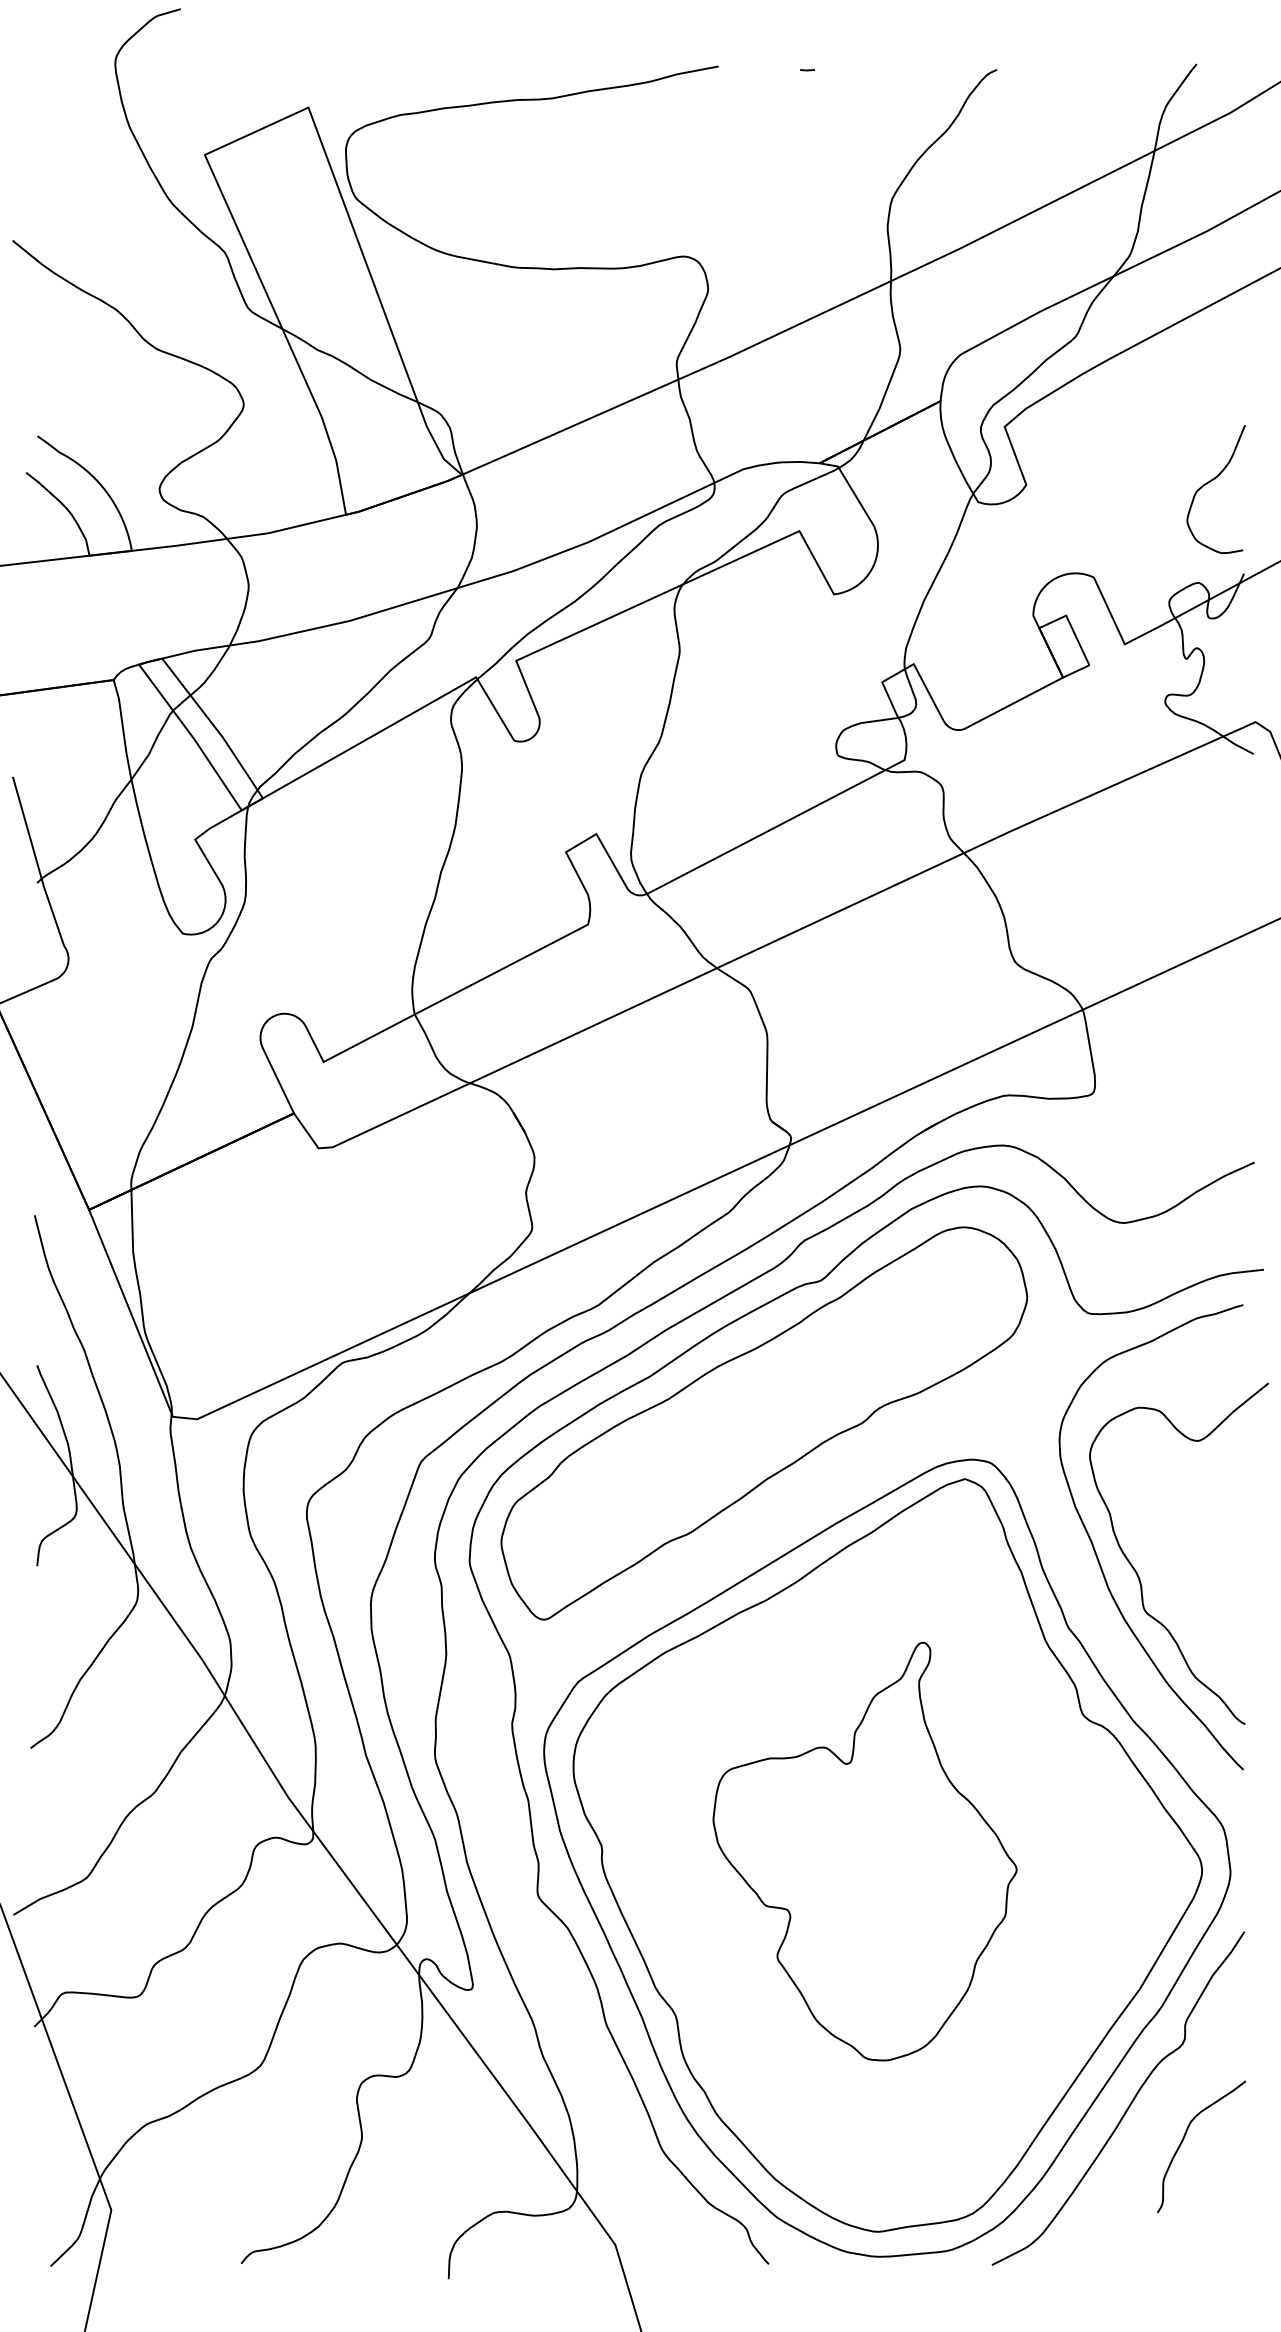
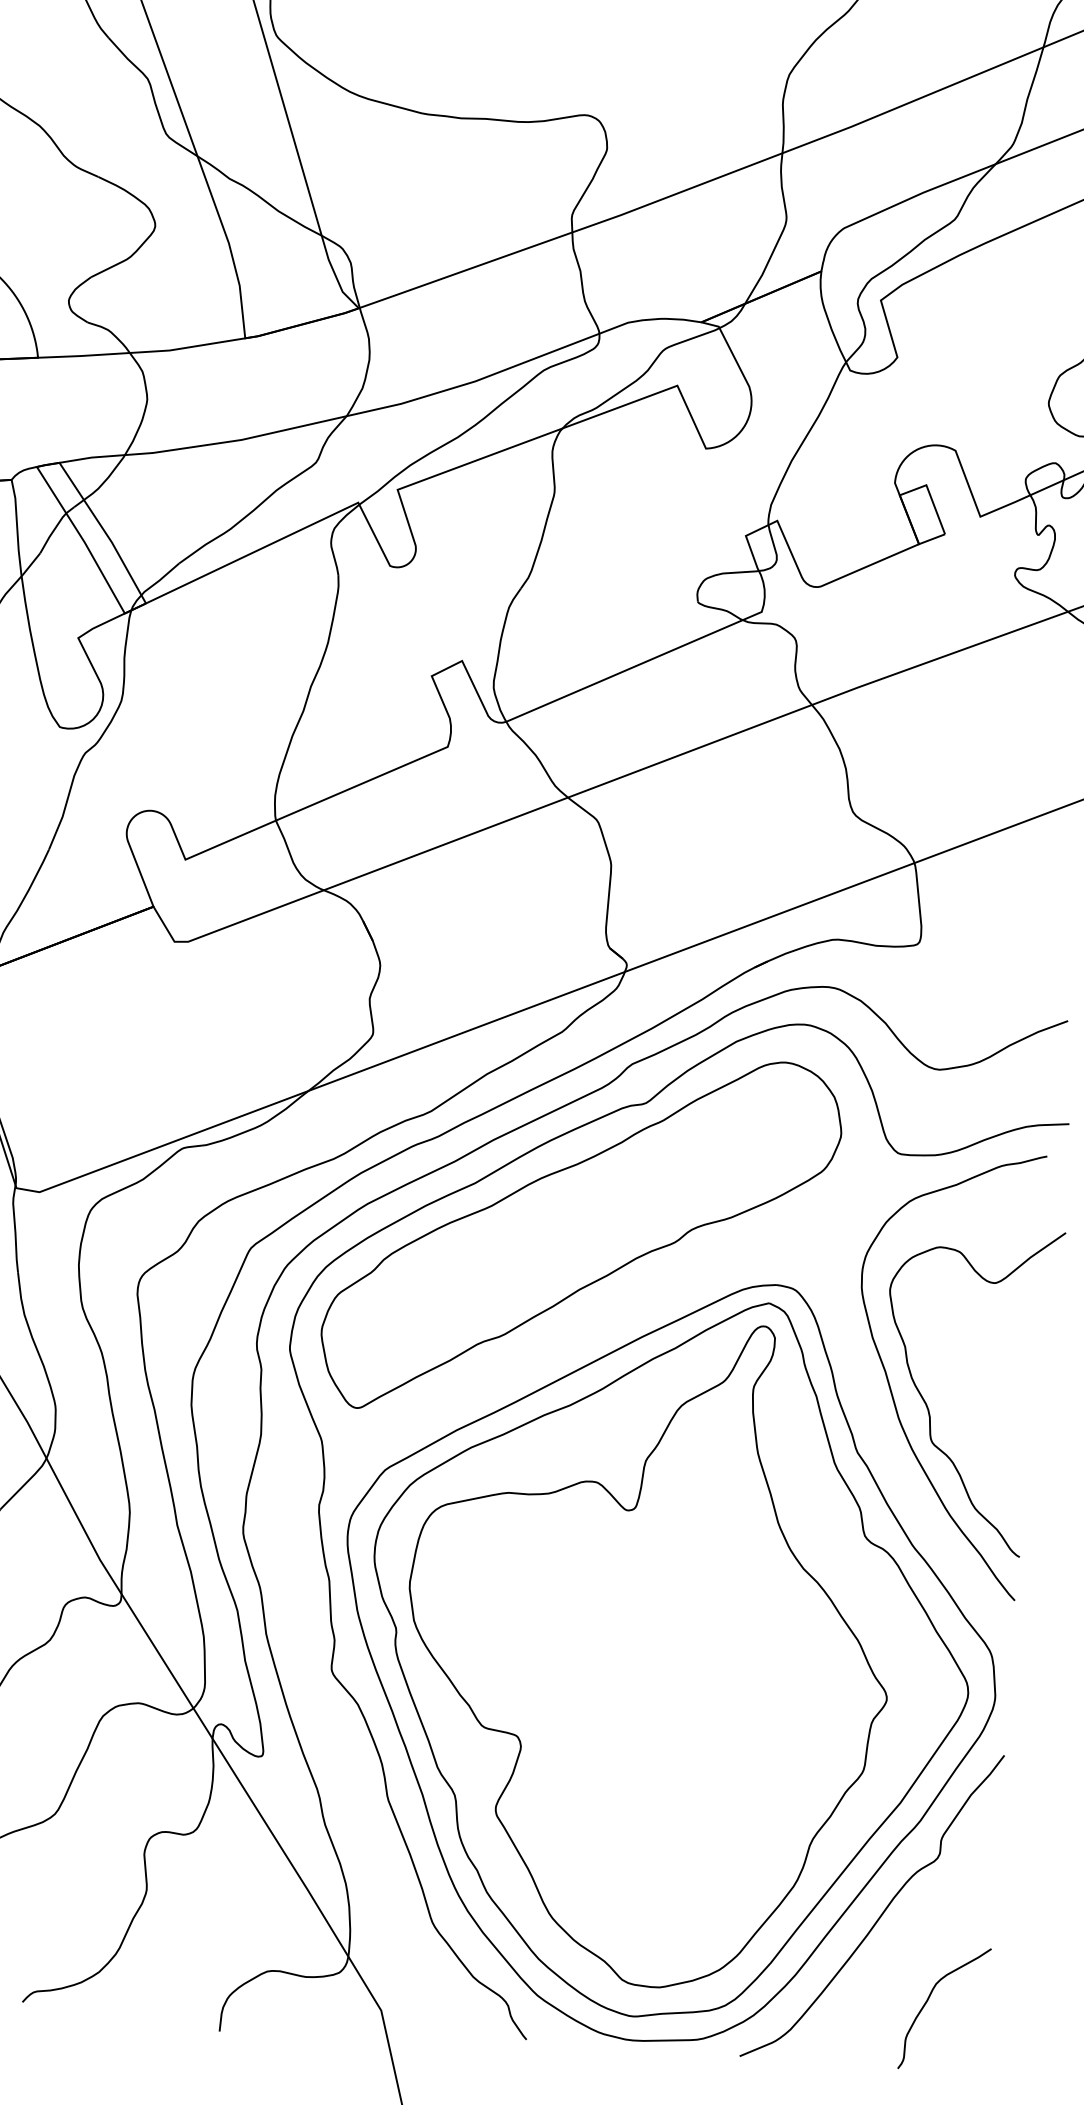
part: (864, 1851) -> (646, 1652), size x1.67
curve: (1184, 2139) -> (928, 2000), moved

